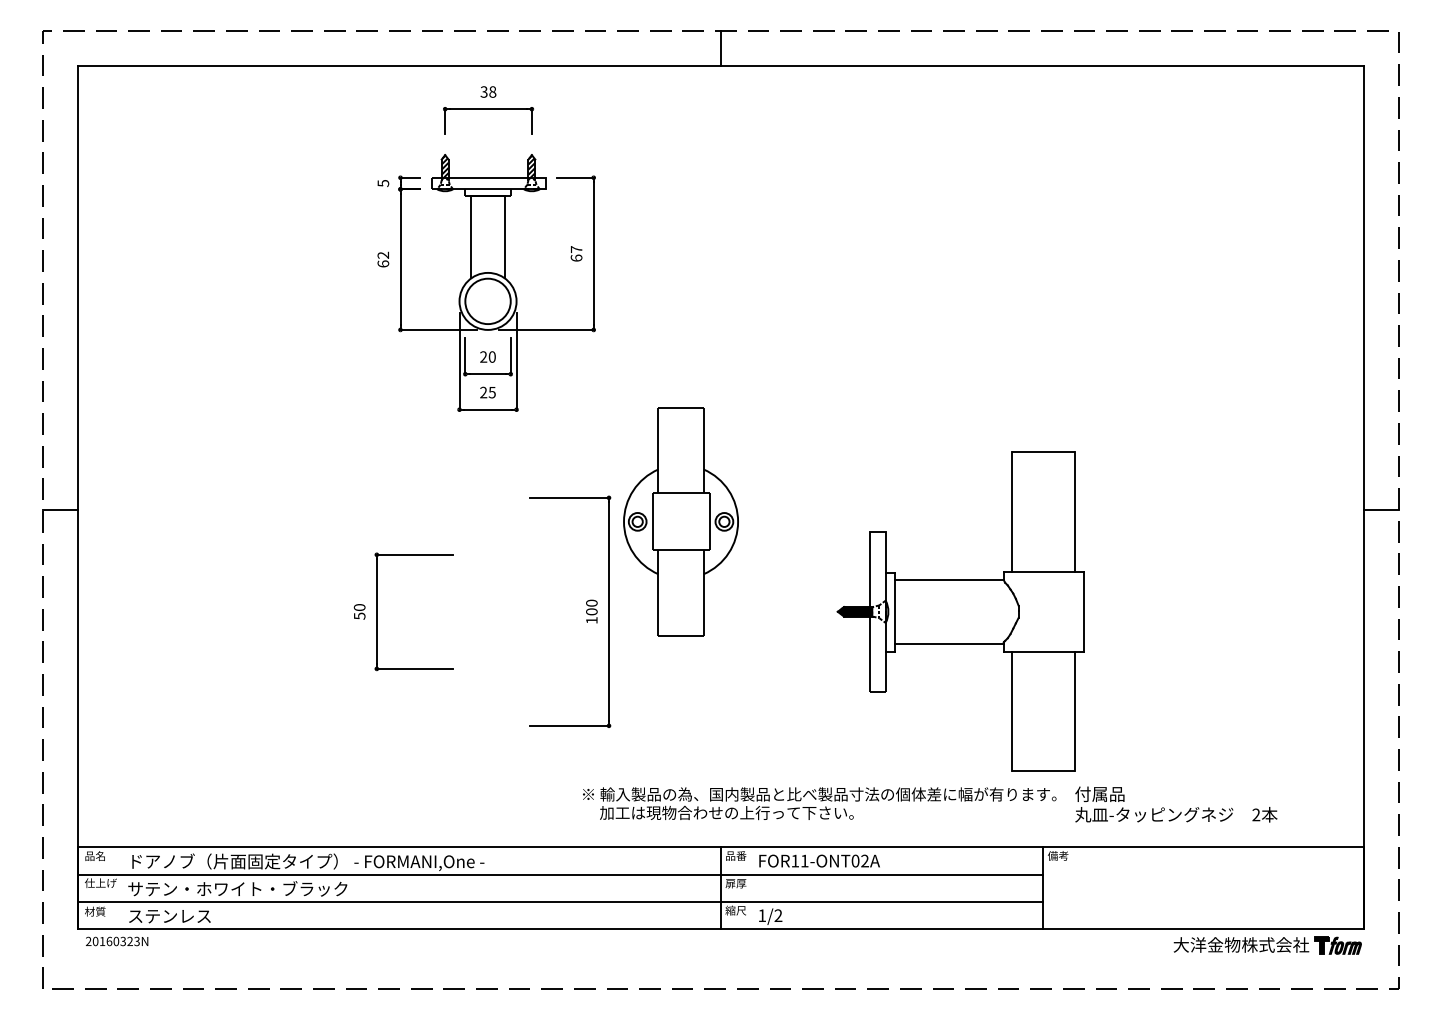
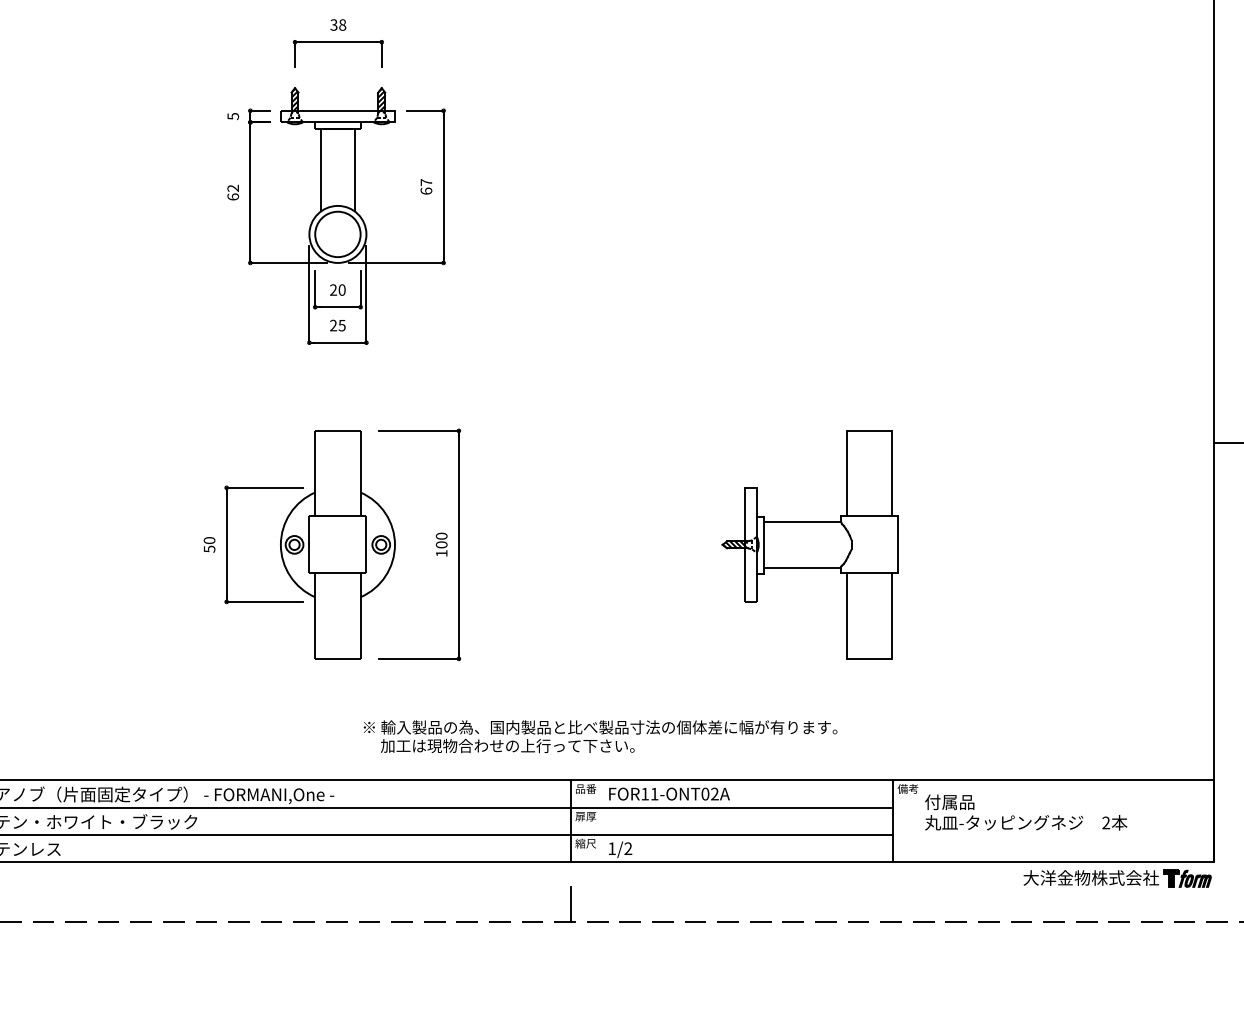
part: (680, 521) -> (337, 544), moved
part: (959, 611) -> (809, 544), size x0.71
text: (819, 803) -> (600, 736), moved
text: (1176, 804) -> (1026, 812), moved
line: (721, 971) -> (571, 904), added

